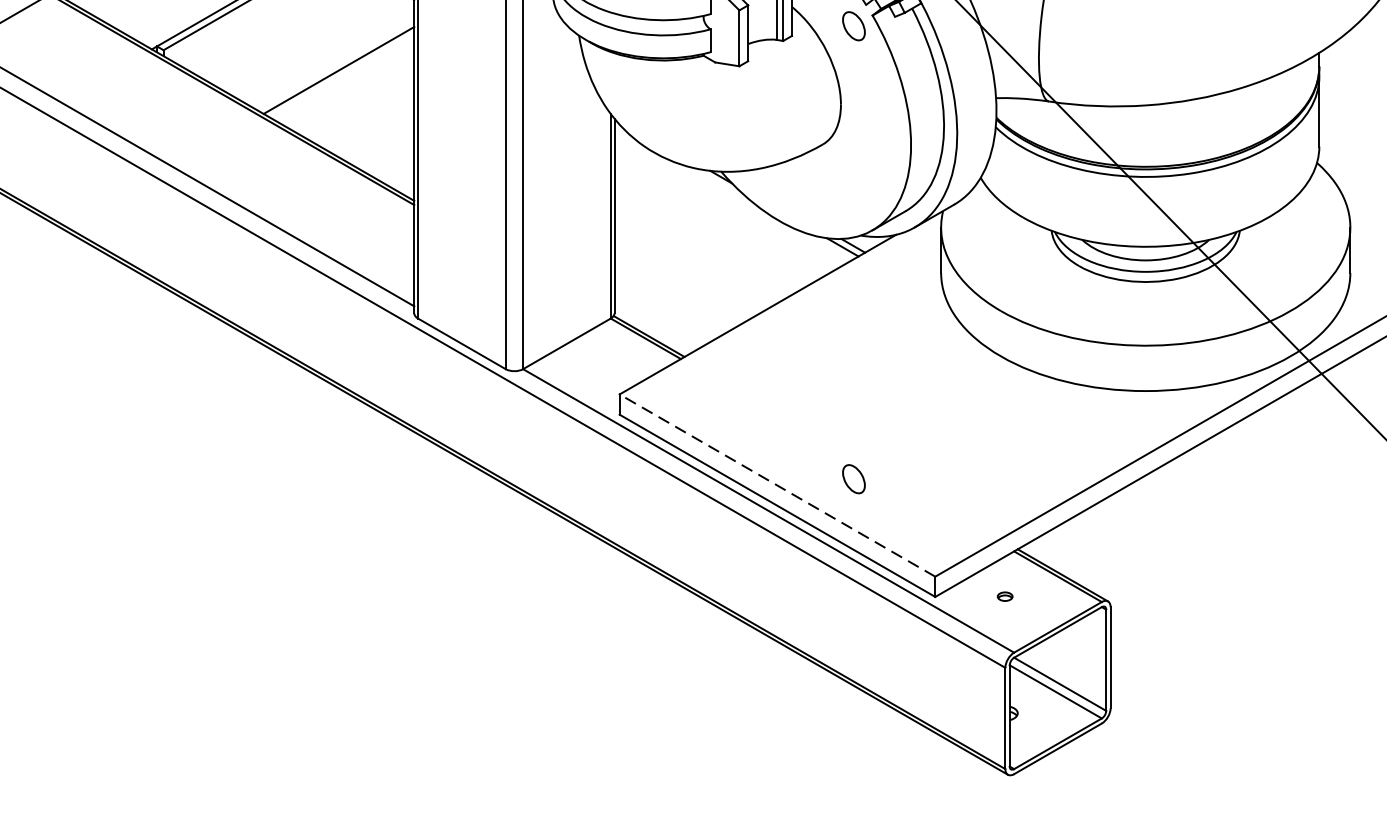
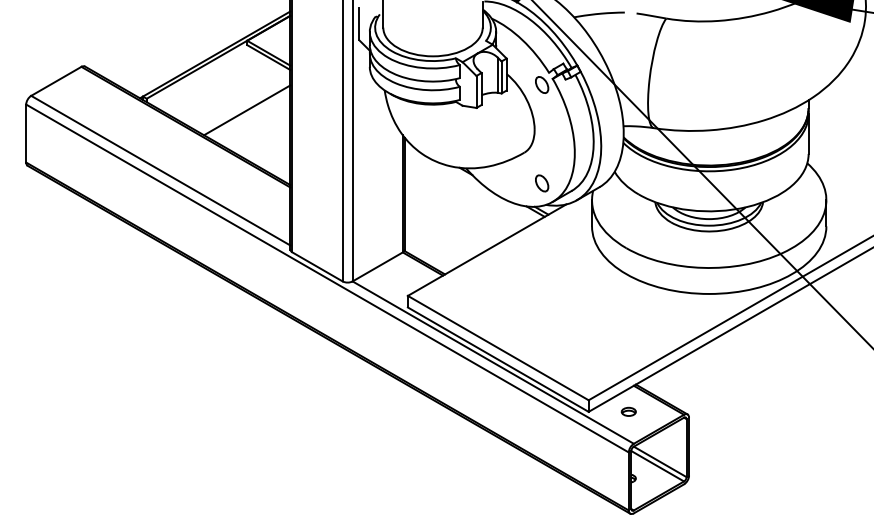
part: (854, 479) -> (542, 183), moved
line: (776, 484) -> (497, 347), dashed -> solid
part: (1004, 596) -> (628, 411), size x1.67

